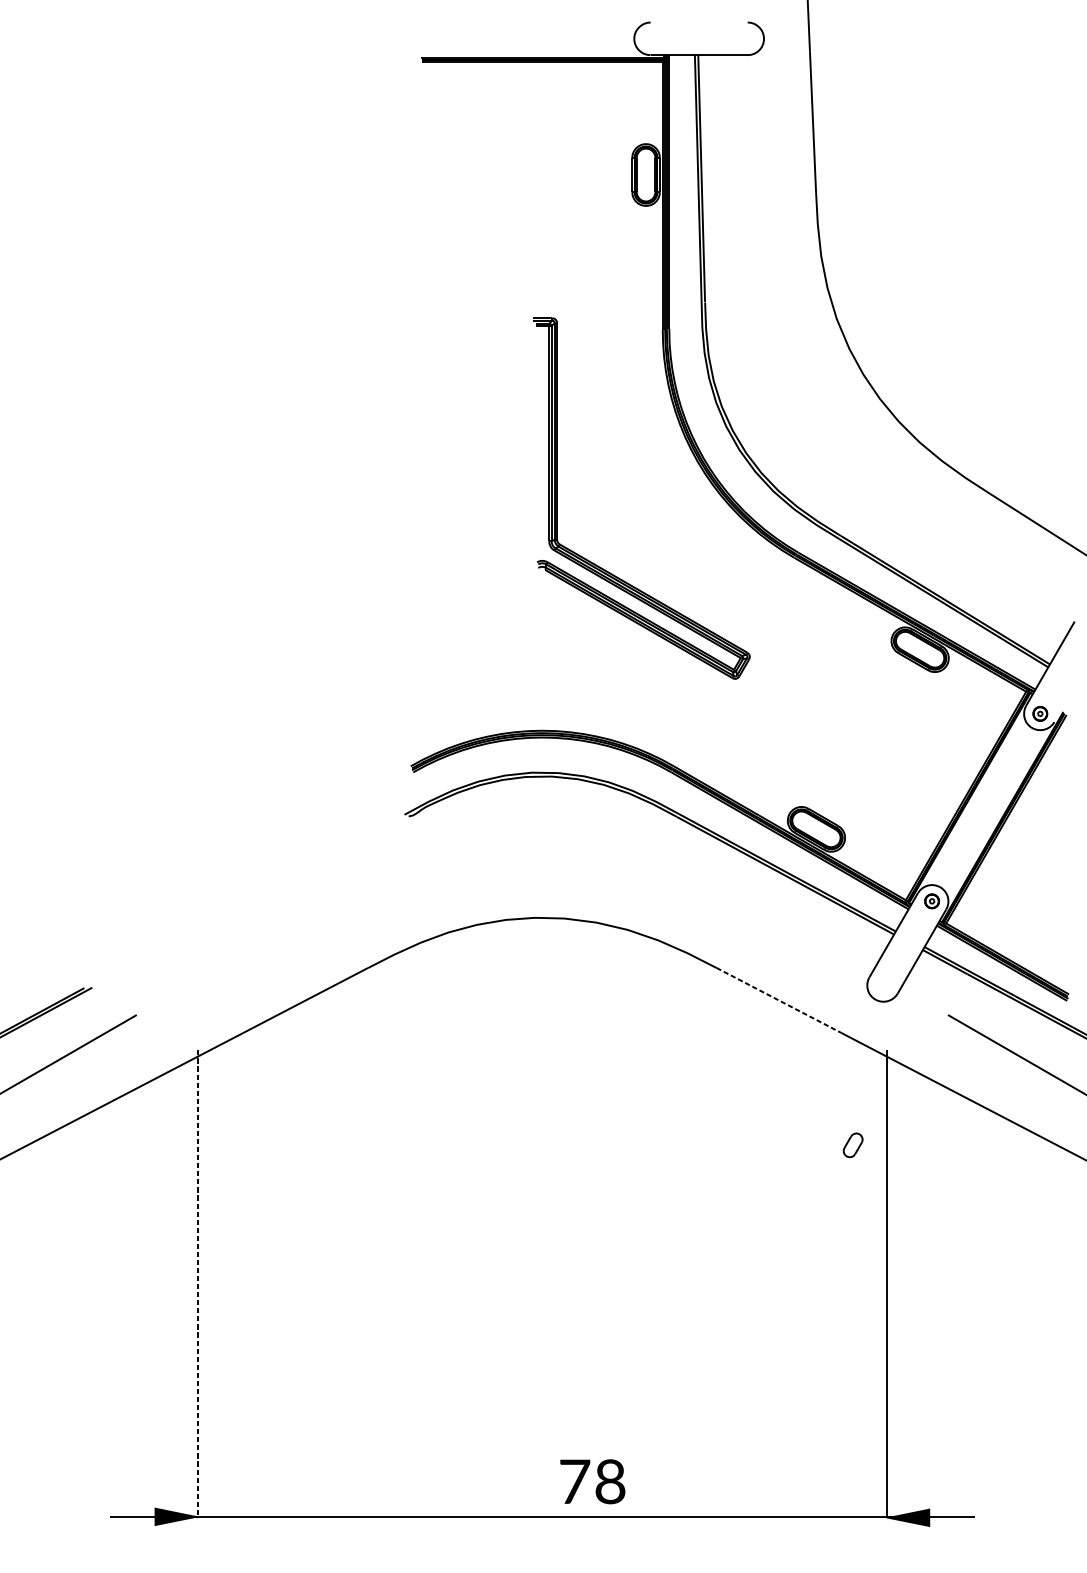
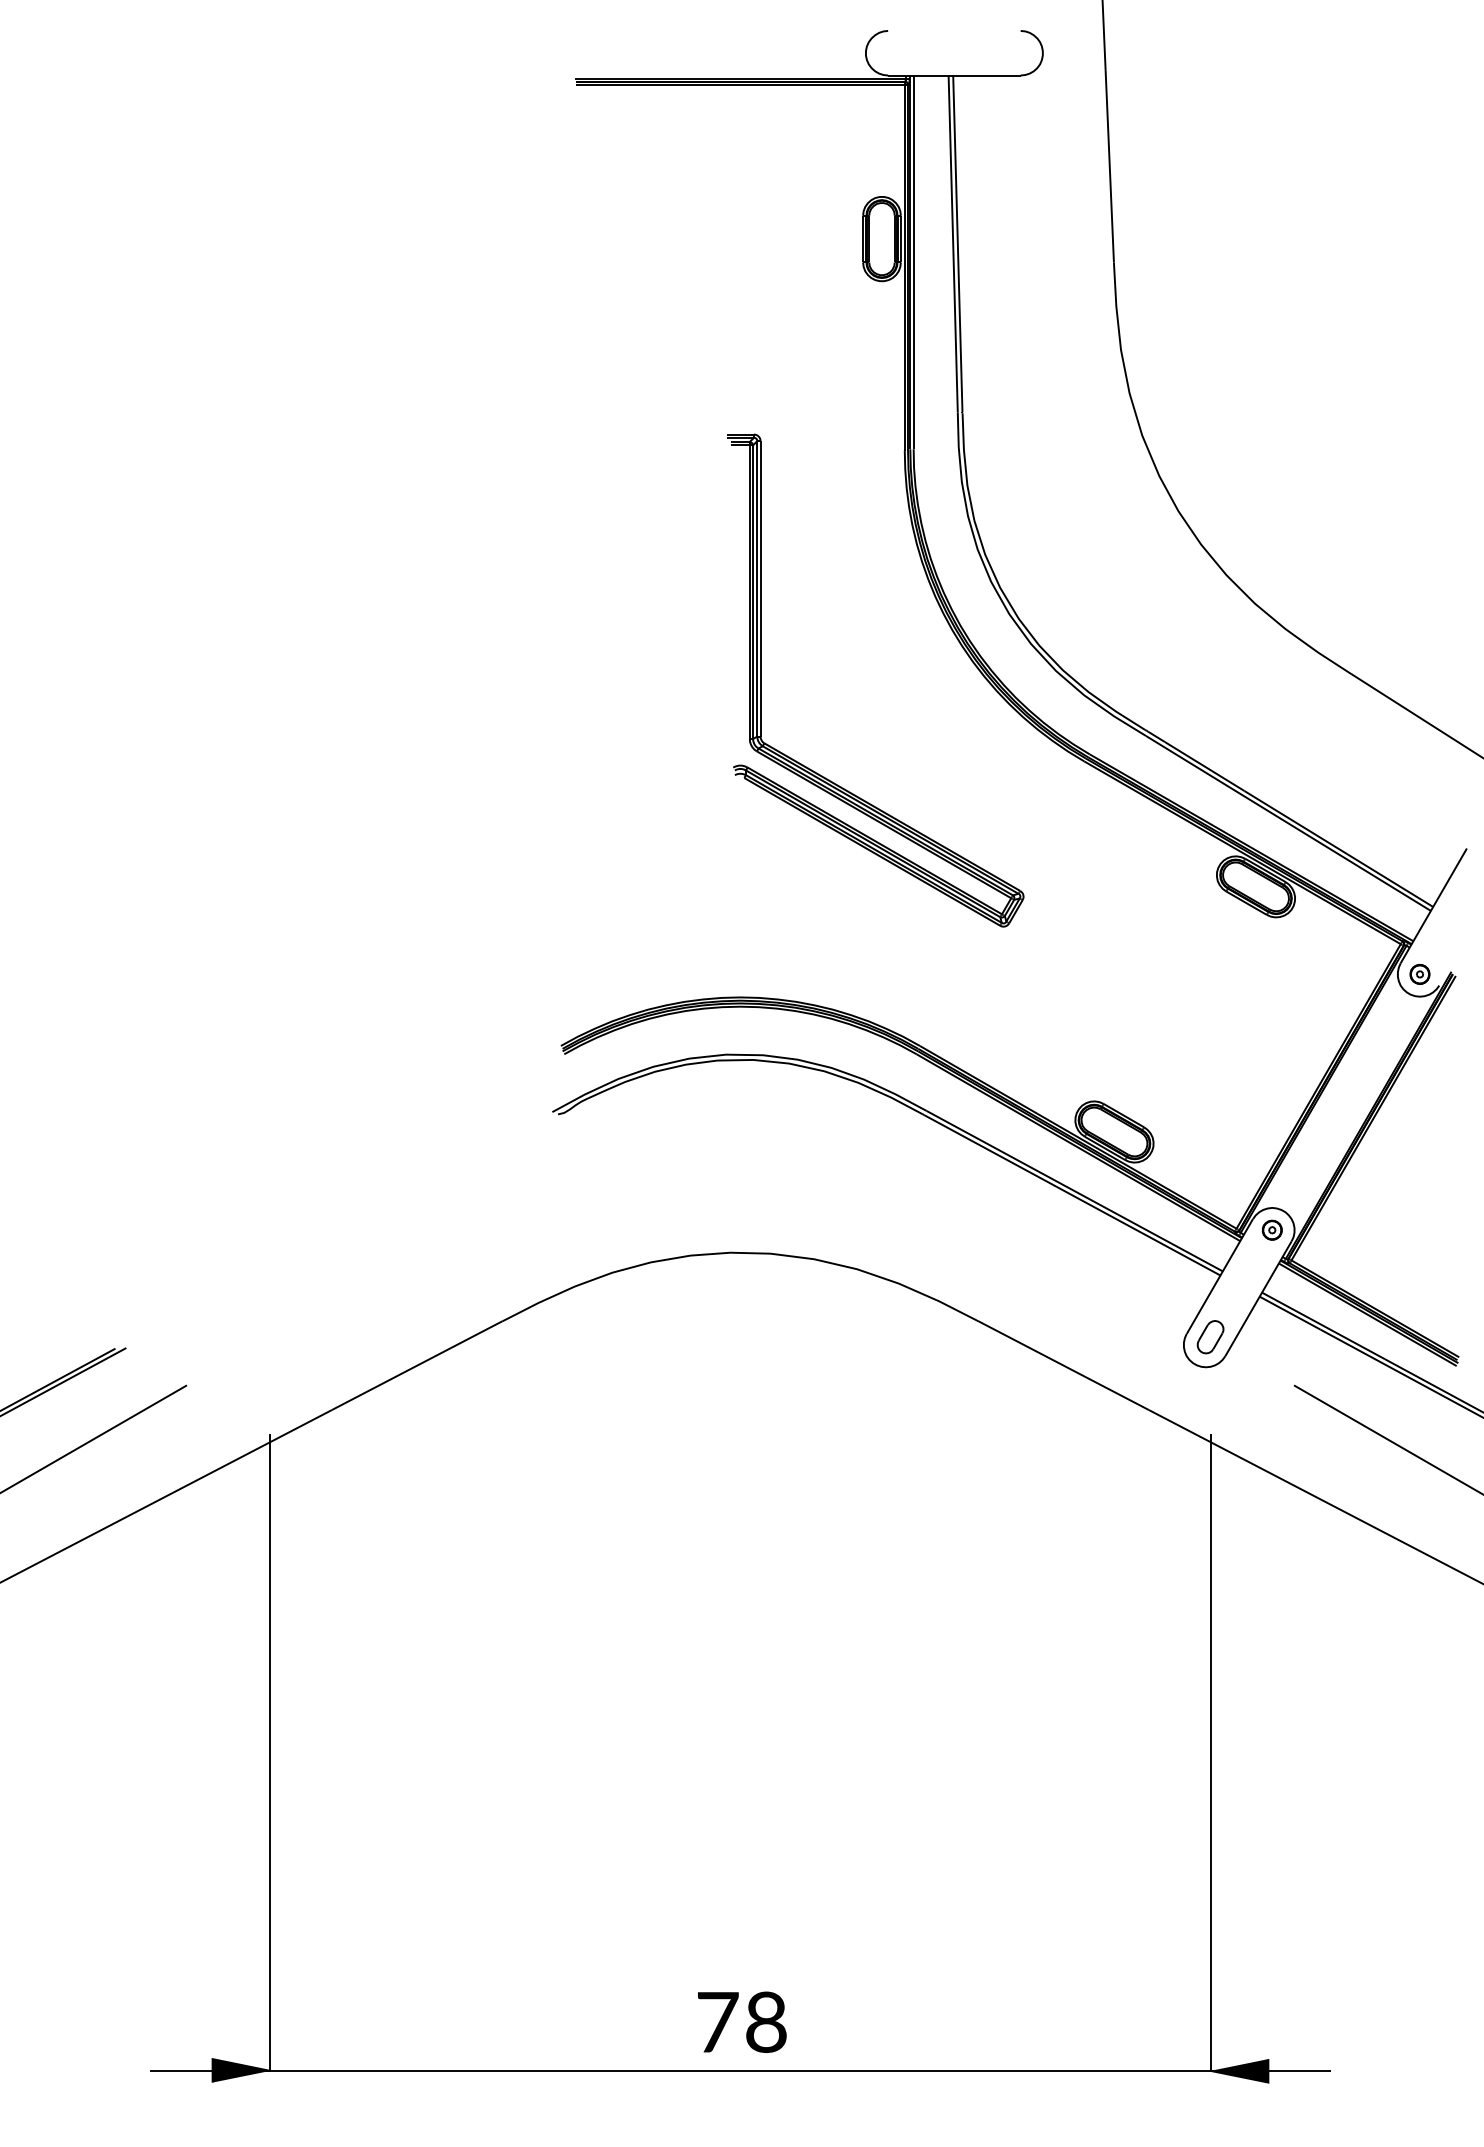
line: (779, 1000) -> (1064, 1365), dashed -> solid
part: (853, 1145) -> (1210, 1337), moved
line: (197, 1284) -> (270, 1752), dashed -> solid
text: (592, 1481) -> (742, 2021), moved

